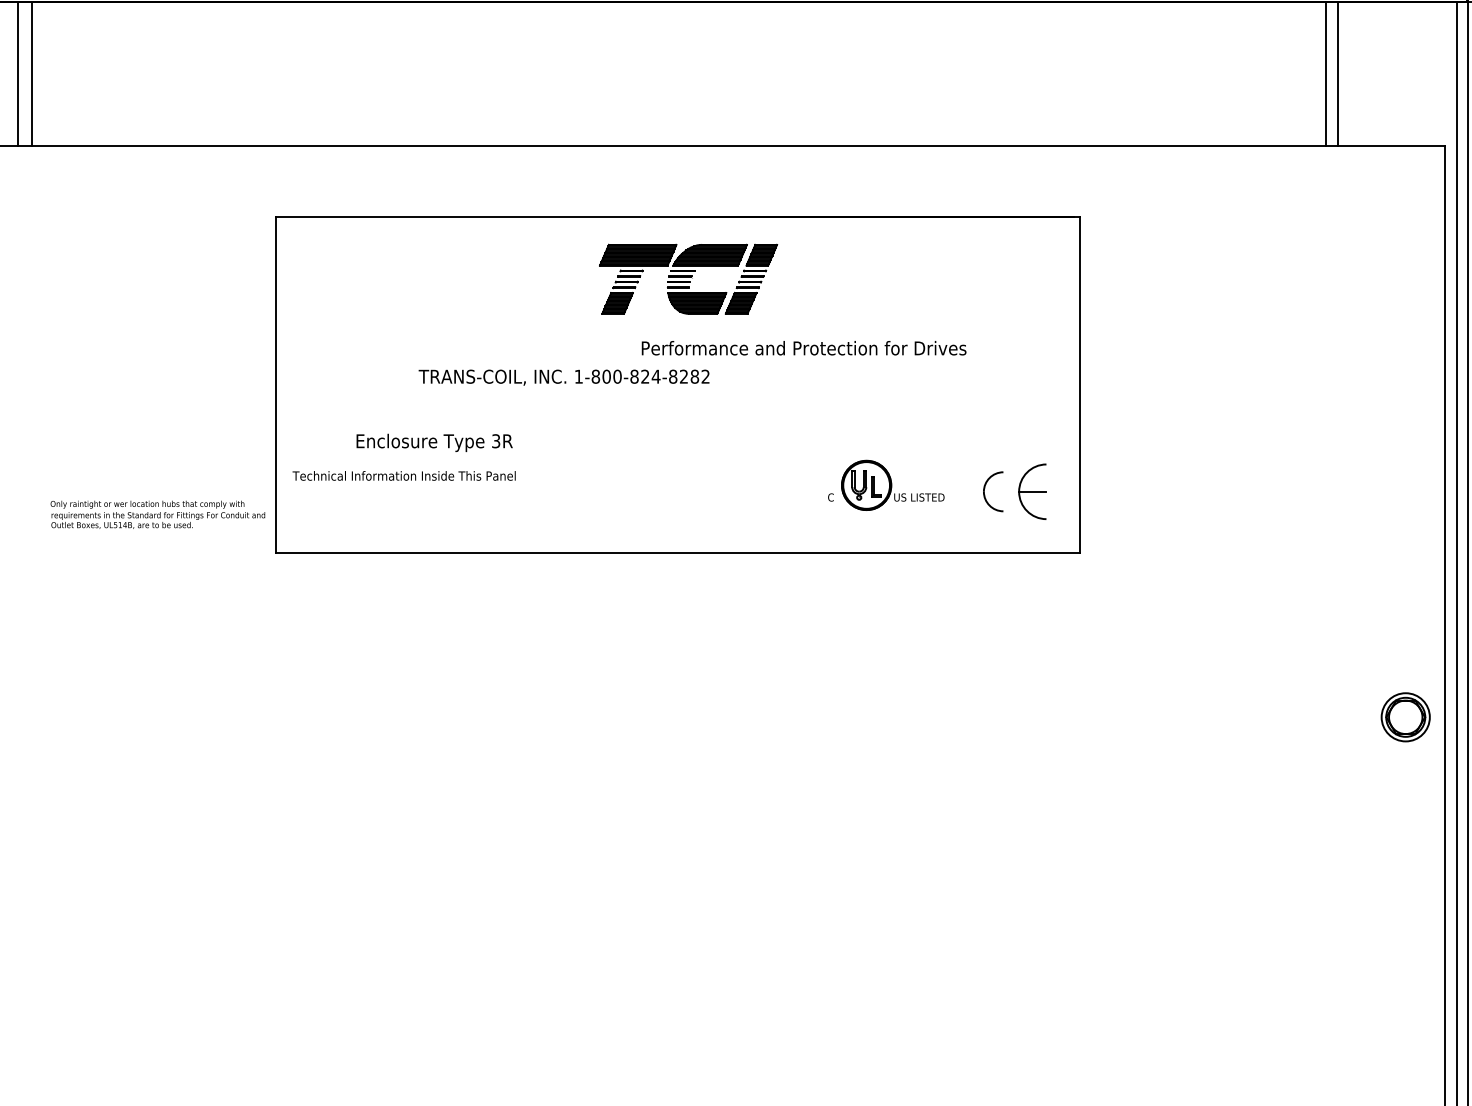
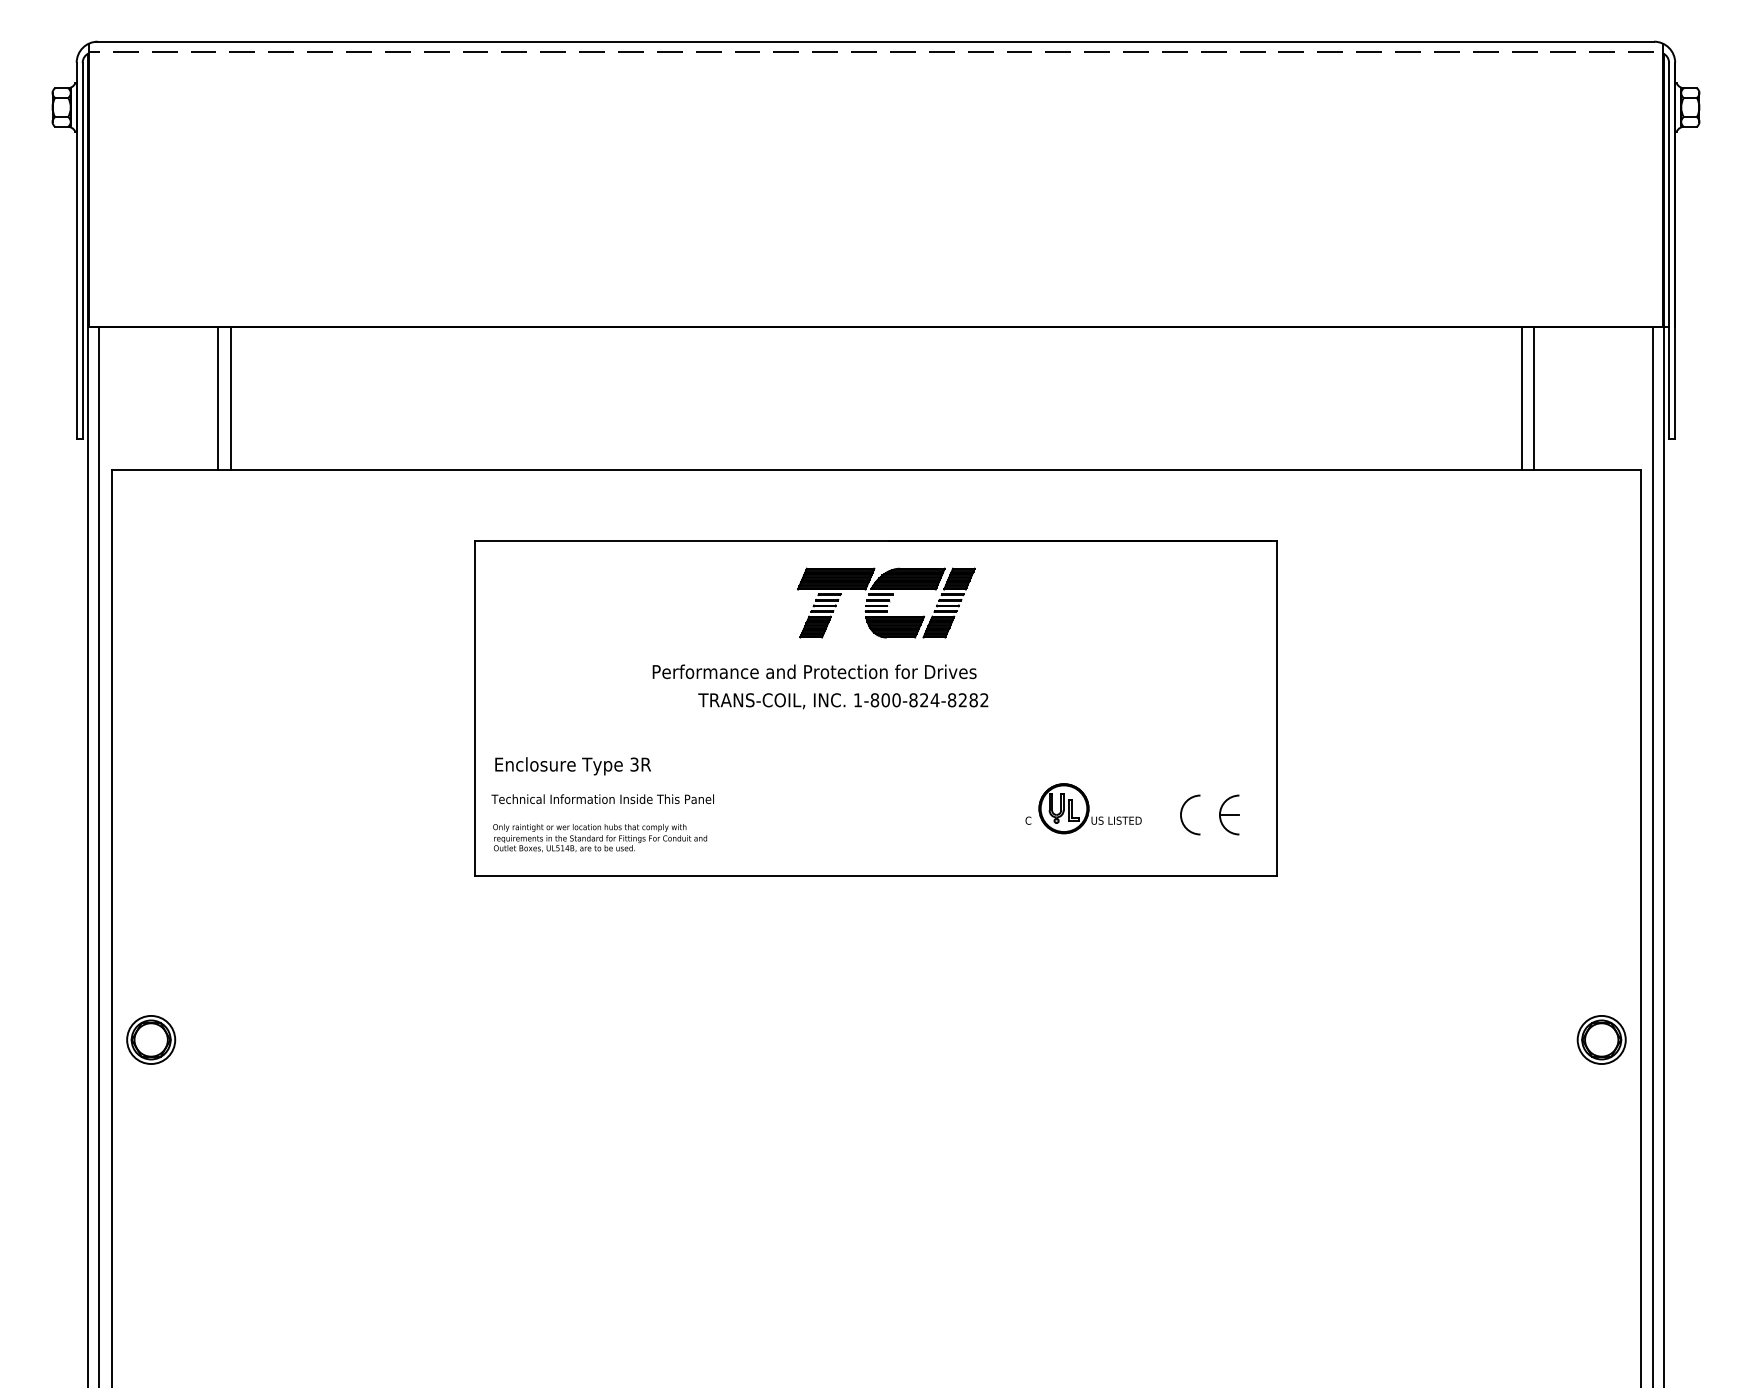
text: (803, 347) -> (814, 671), moved
text: (564, 377) -> (843, 701), moved
text: (433, 443) -> (572, 766), moved
part: (1032, 491) -> (1229, 814), size x0.71
text: (158, 515) -> (600, 838), moved

